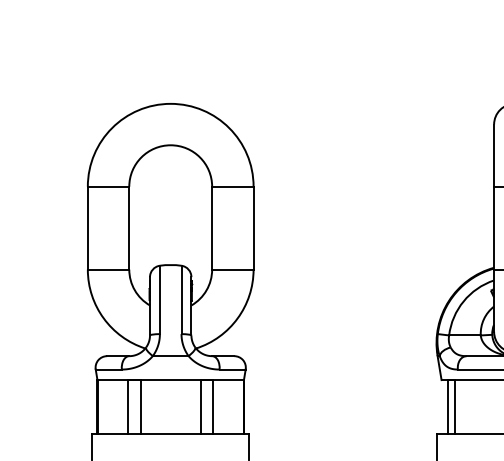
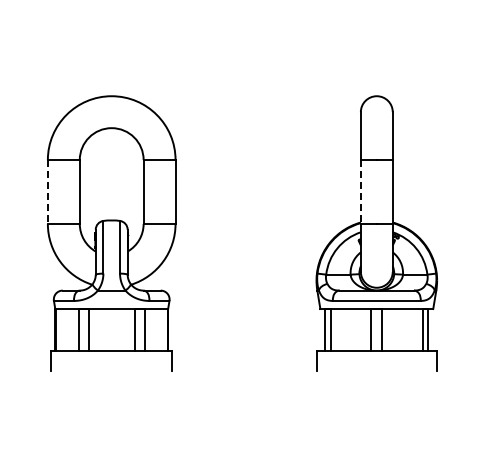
line: (87, 228) -> (47, 192), solid -> dashed
line: (493, 228) -> (360, 192), solid -> dashed

